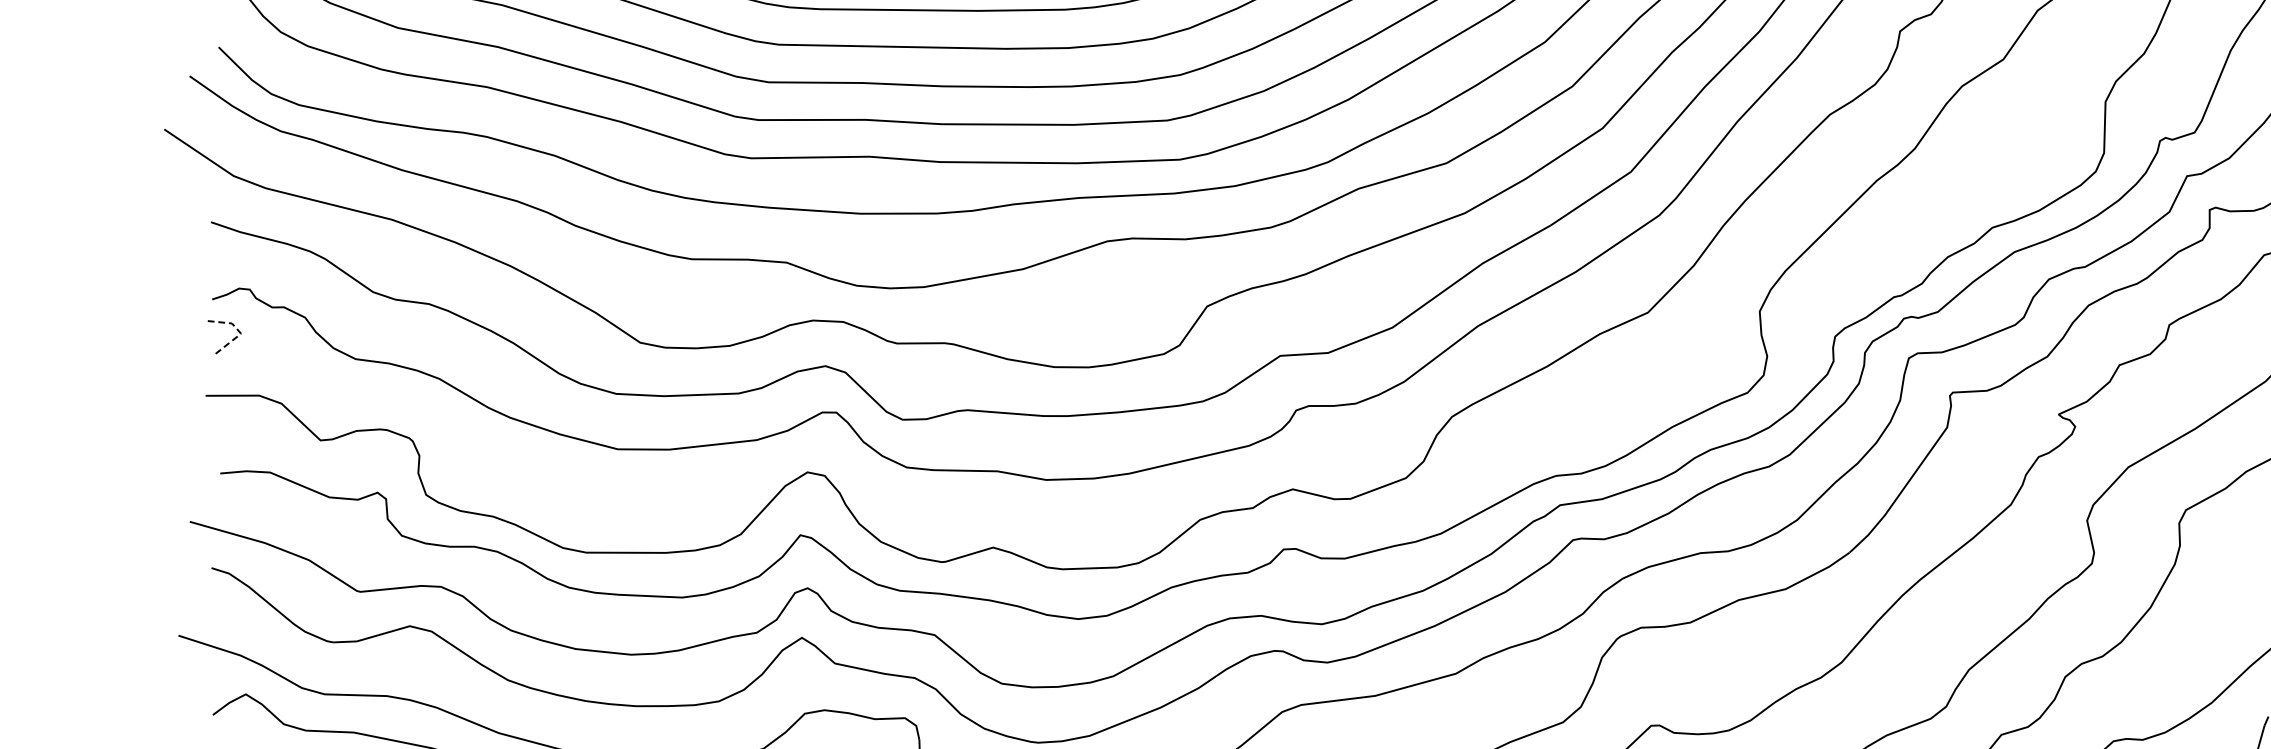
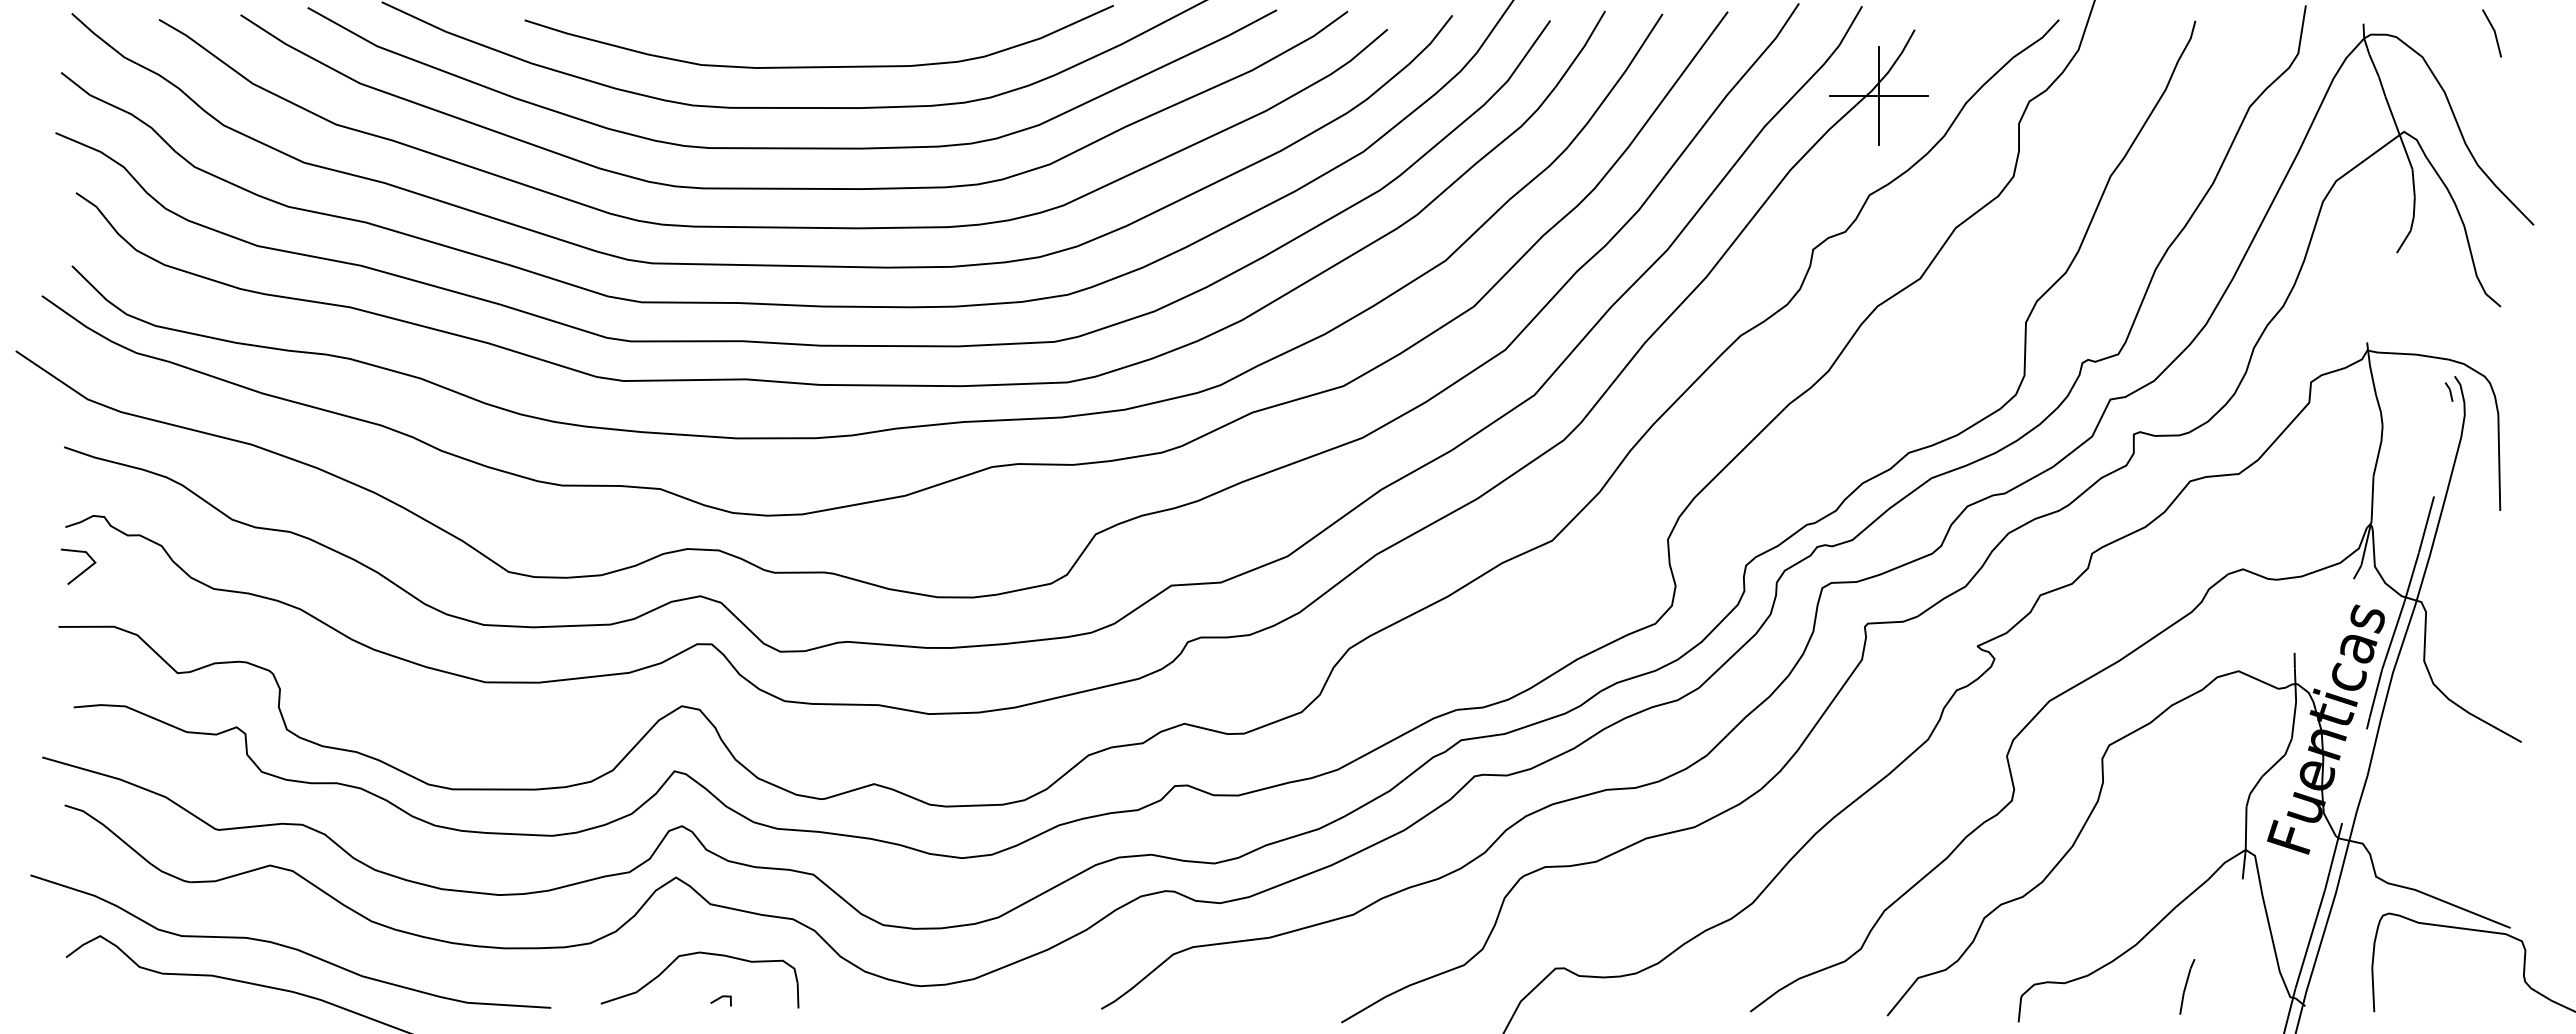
line: (240, 332) -> (94, 561), dashed -> solid

